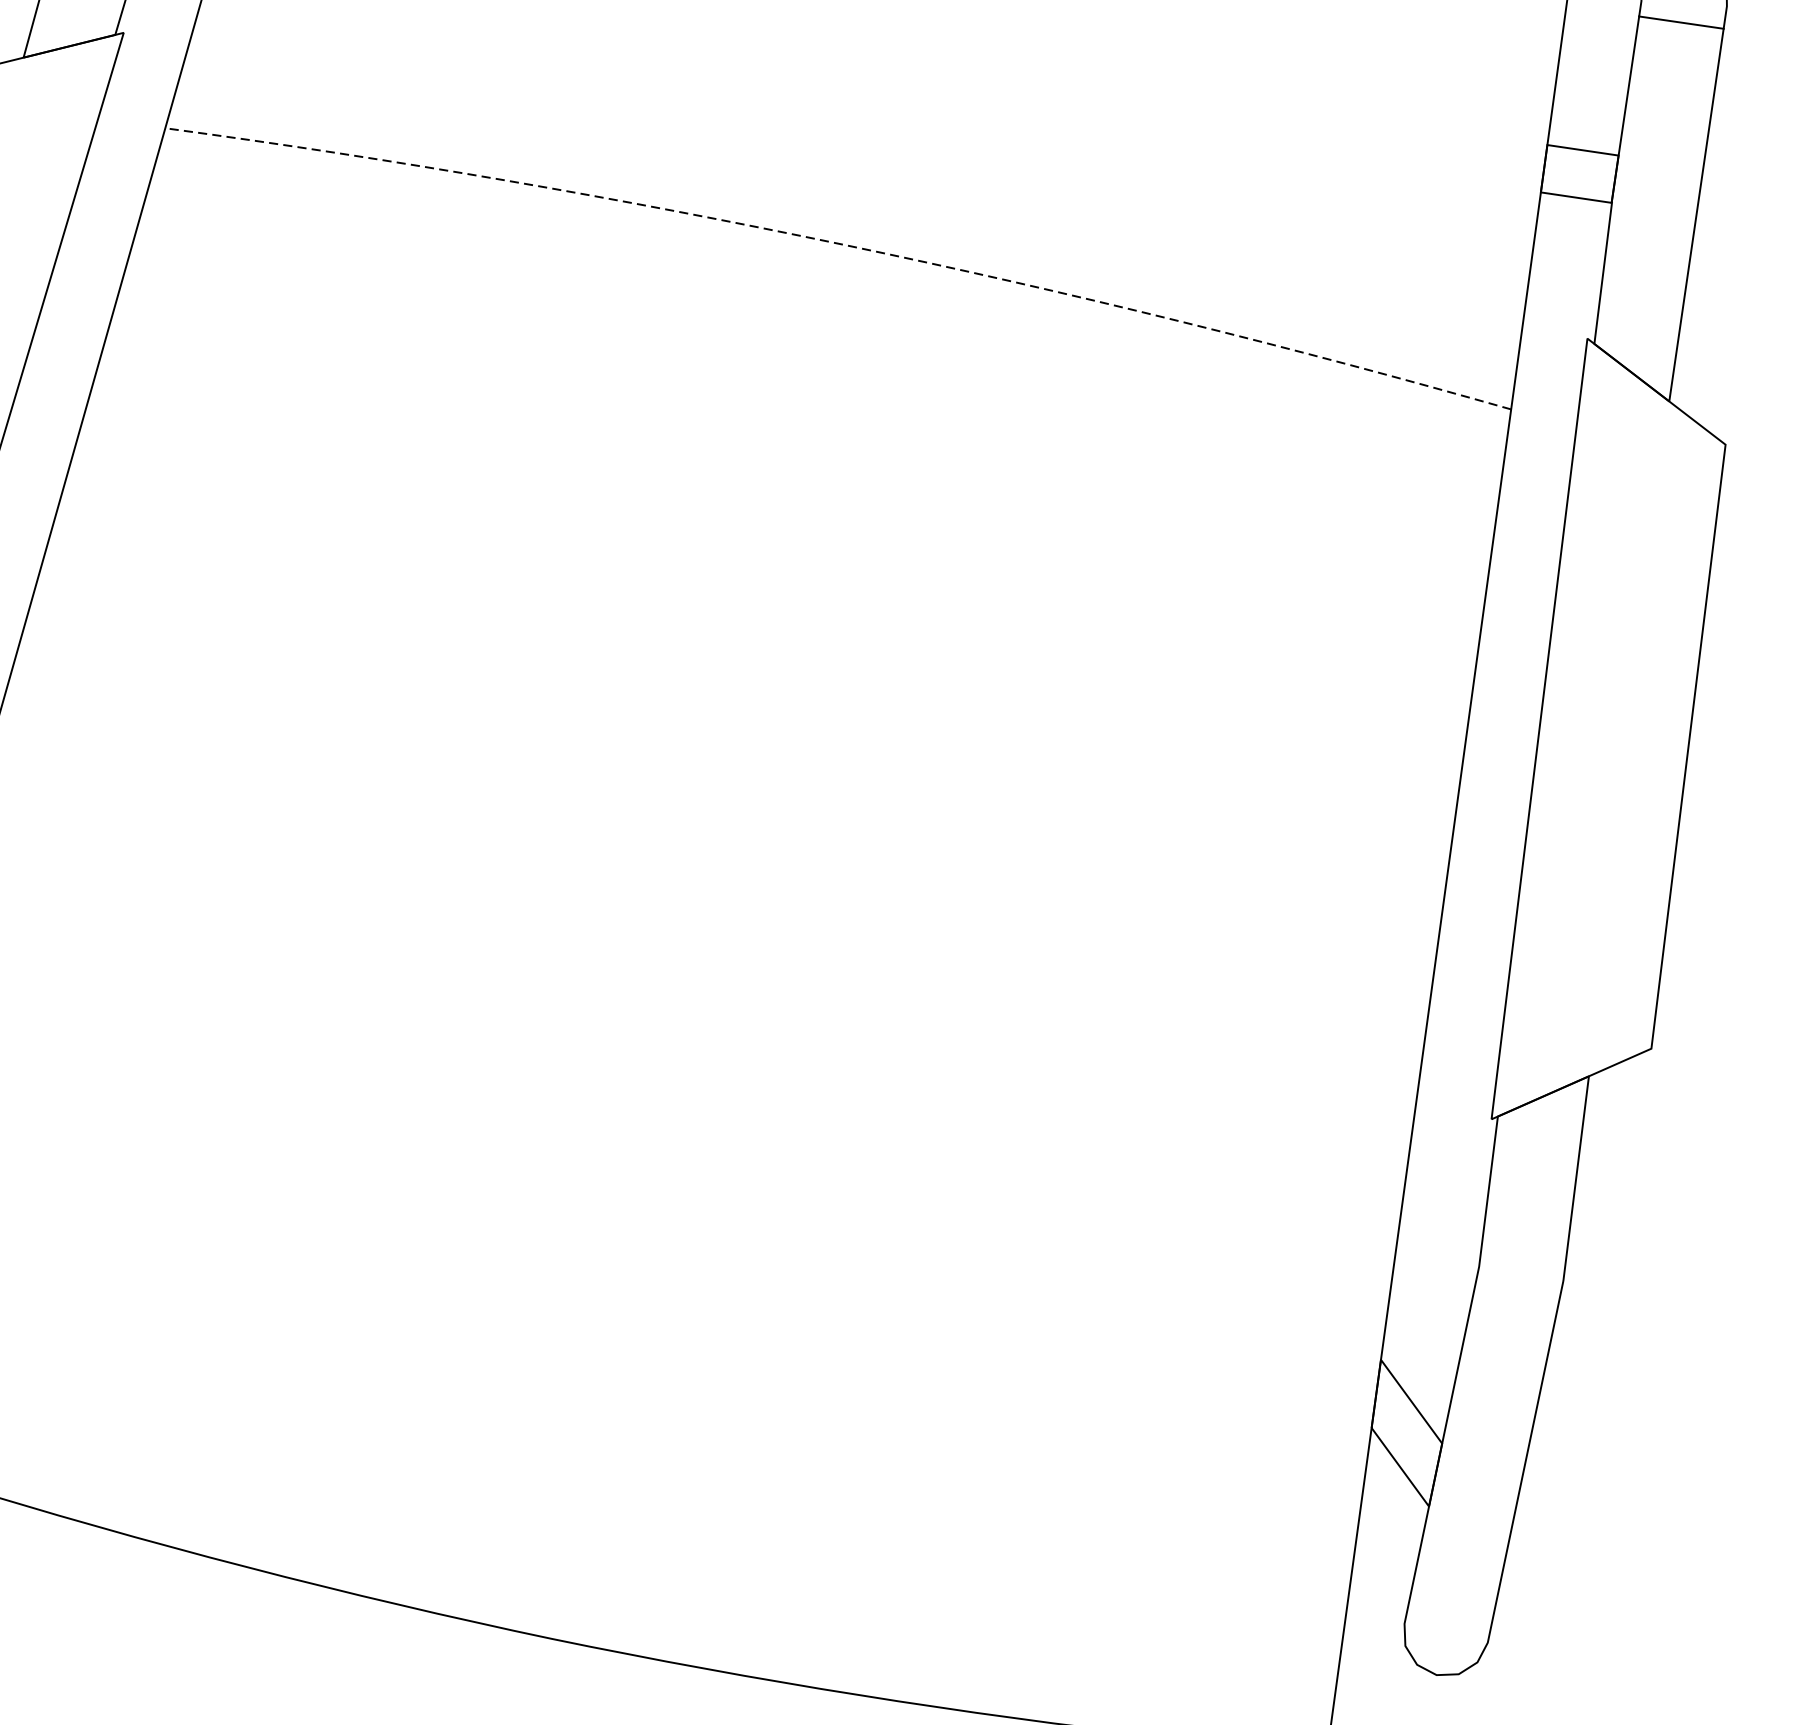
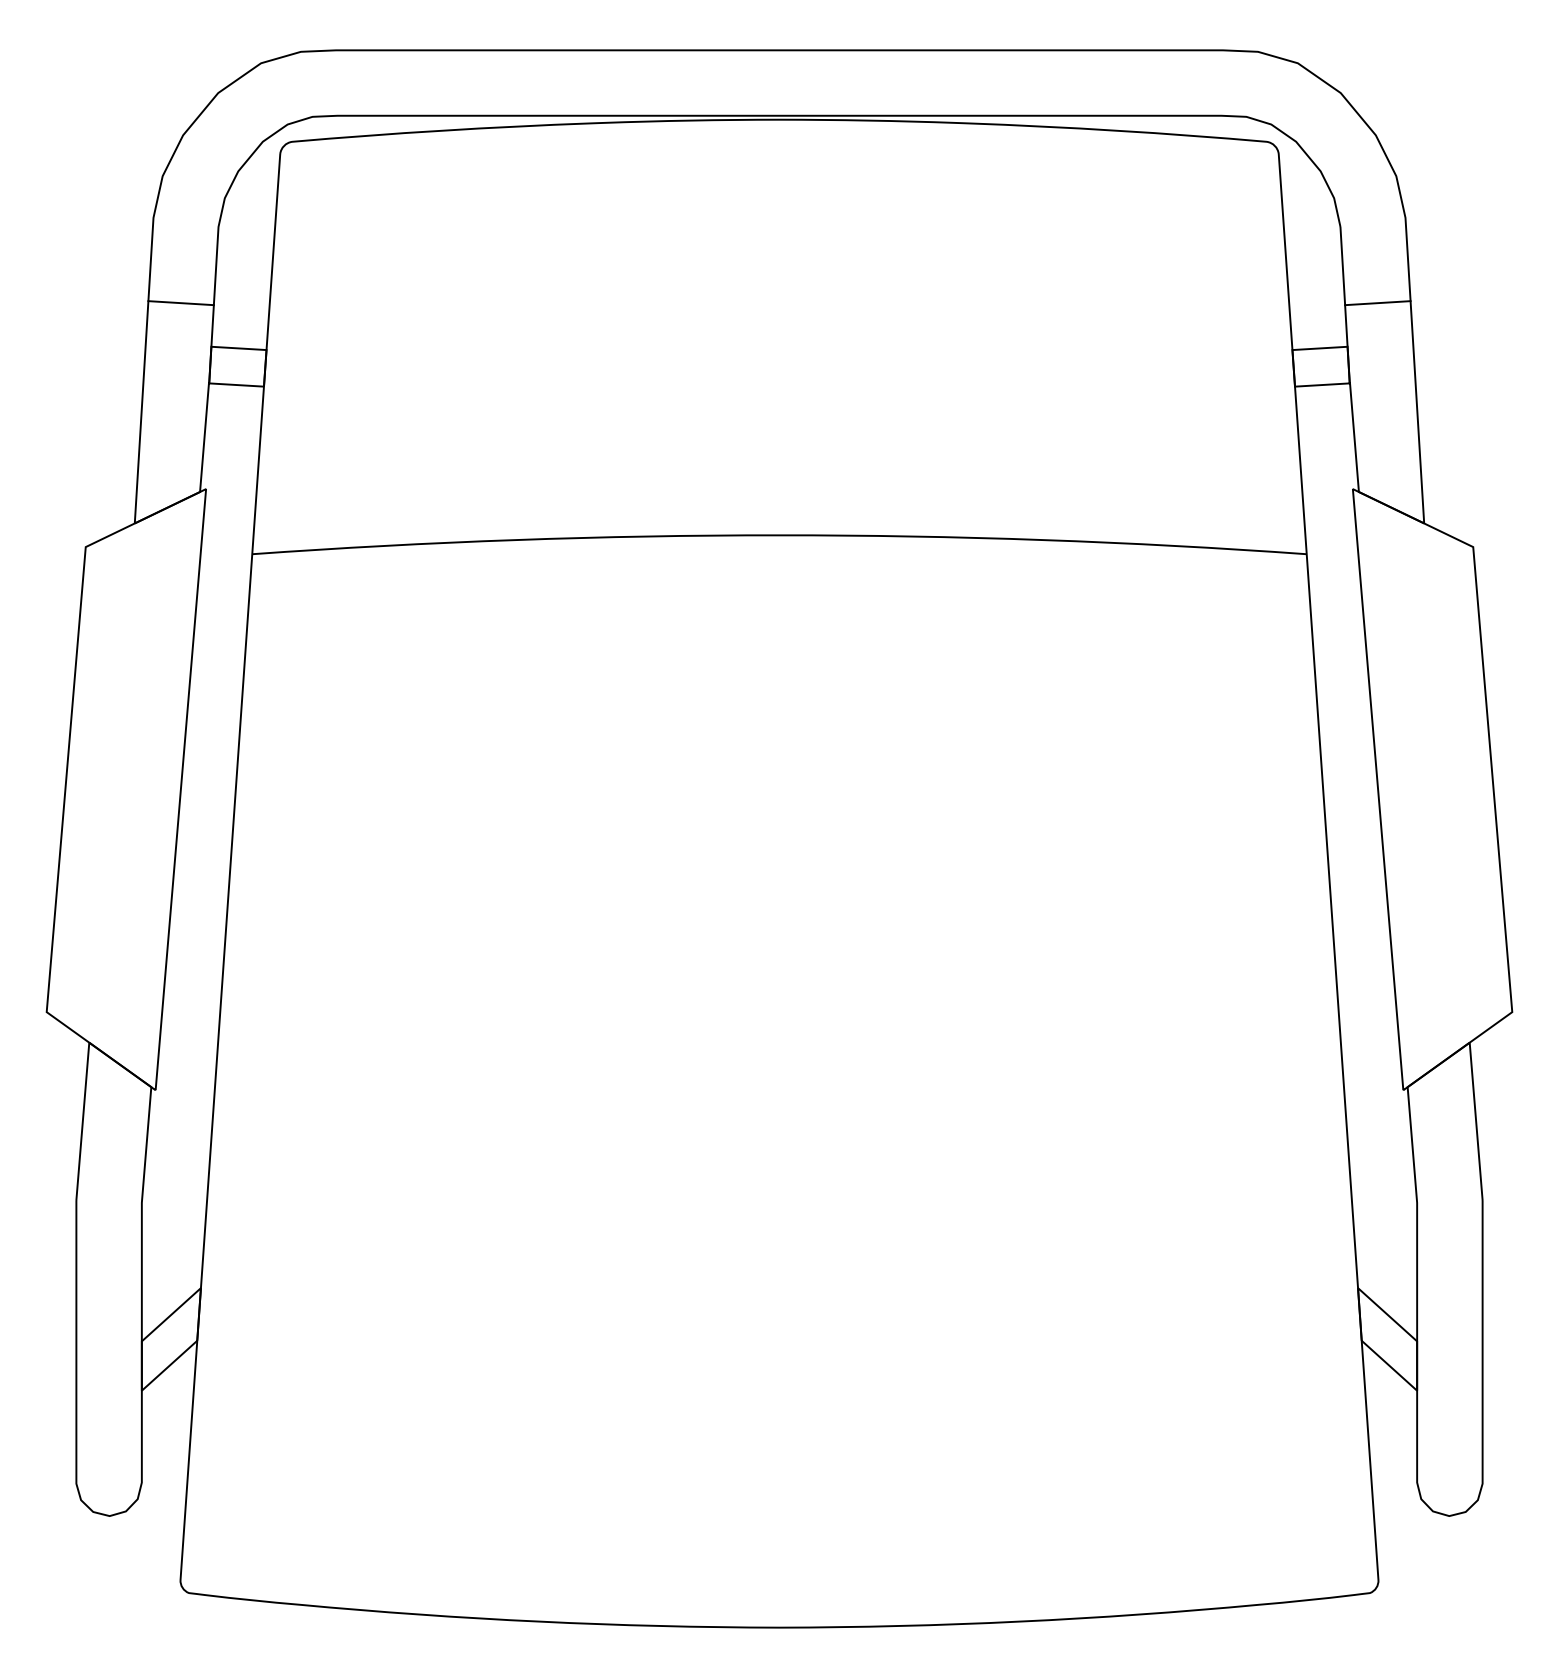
line: (1680, 22) -> (1377, 303), moved
arc: (843, 244) -> (779, 535), dashed -> solid

